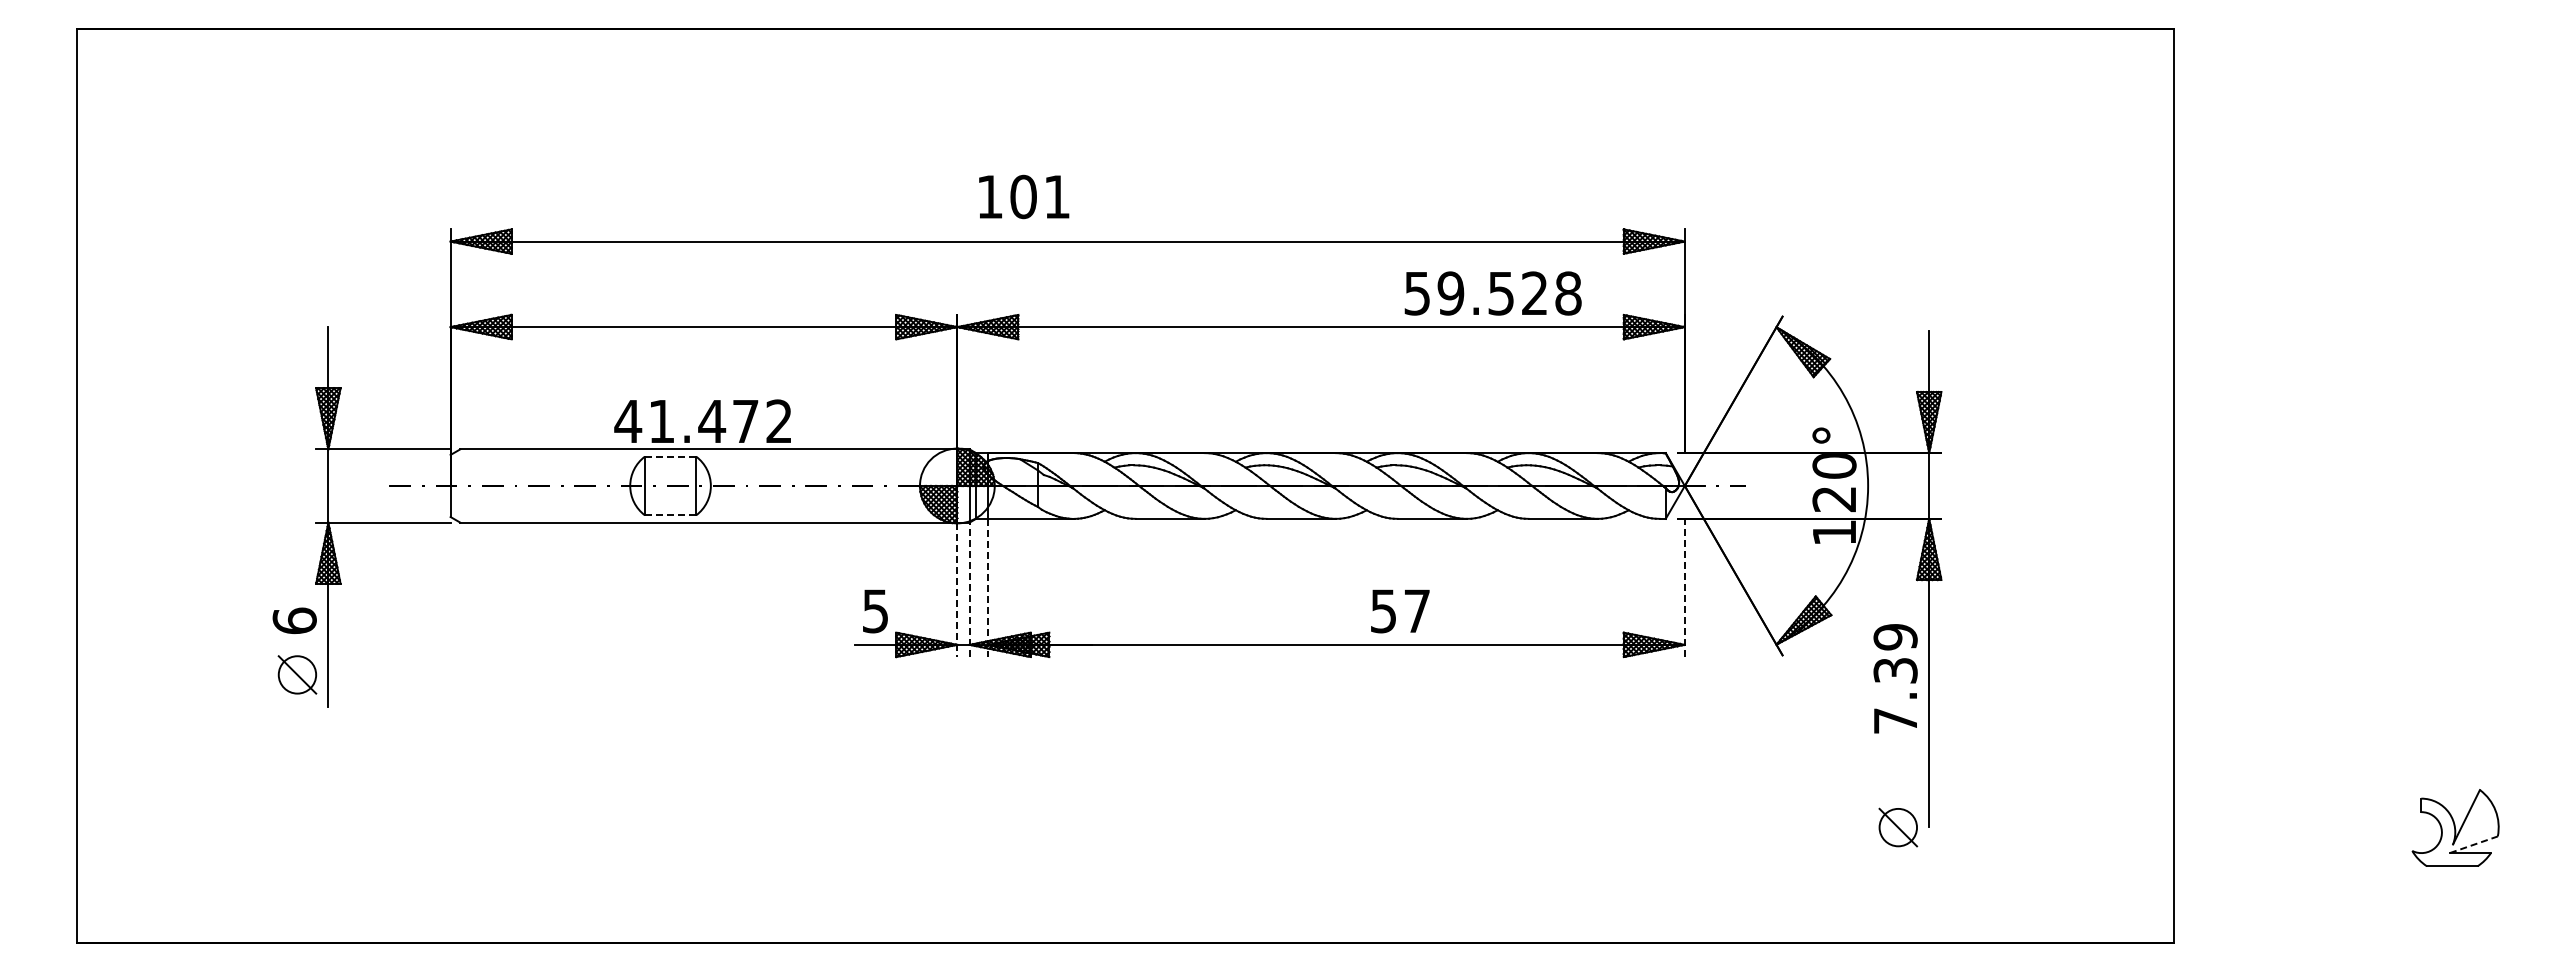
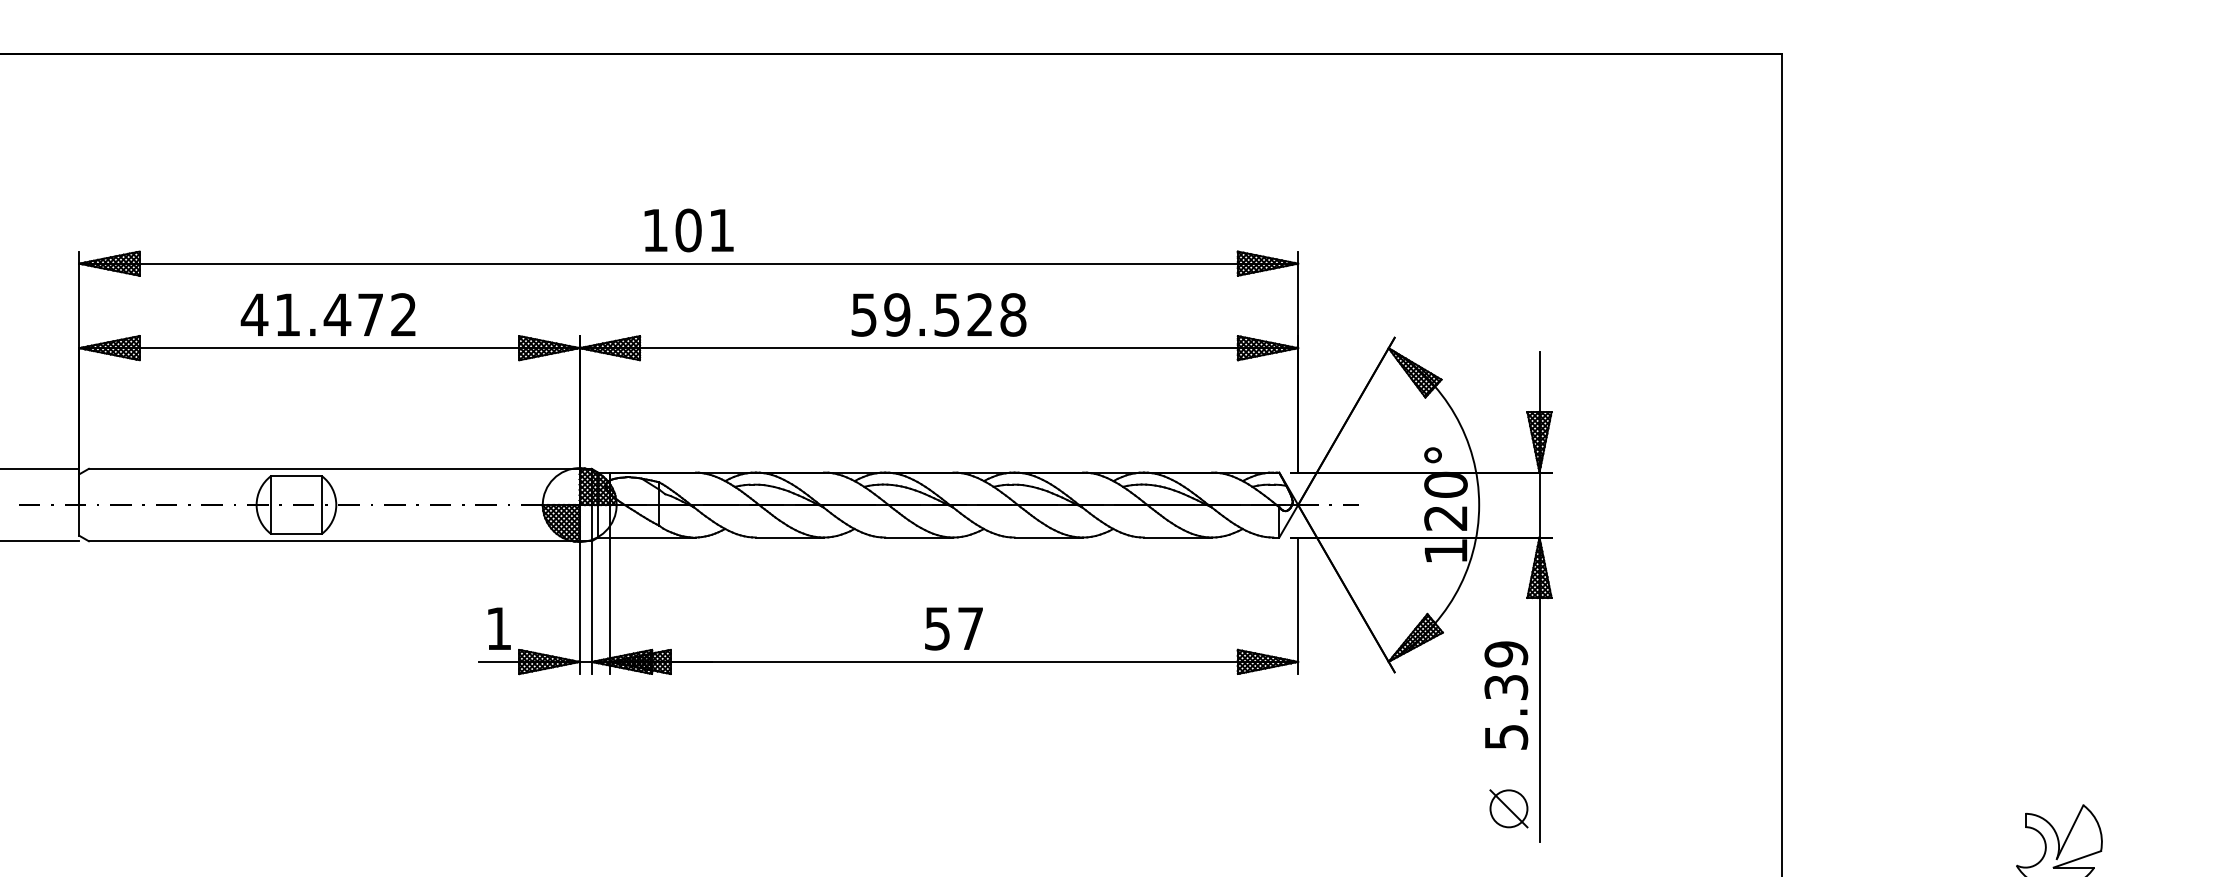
text: (1024, 196) -> (689, 230), moved
text: (1492, 293) -> (938, 314), moved
text: (702, 420) -> (328, 313), moved
line: (670, 456) -> (296, 475), dashed -> solid
line: (670, 515) -> (296, 534), dashed -> solid
line: (1684, 587) -> (1297, 605), dashed -> solid
line: (988, 588) -> (610, 606), dashed -> solid
line: (969, 589) -> (591, 607), dashed -> solid
line: (957, 590) -> (579, 608), dashed -> solid
text: (875, 611) -> (498, 628), 5 -> 1
text: (1400, 611) -> (954, 628), moved
text: (1895, 720) -> (1506, 736), 7.39 -> 5.39
part: (1898, 827) -> (1509, 808), moved
line: (2474, 844) -> (2078, 859), dashed -> solid

